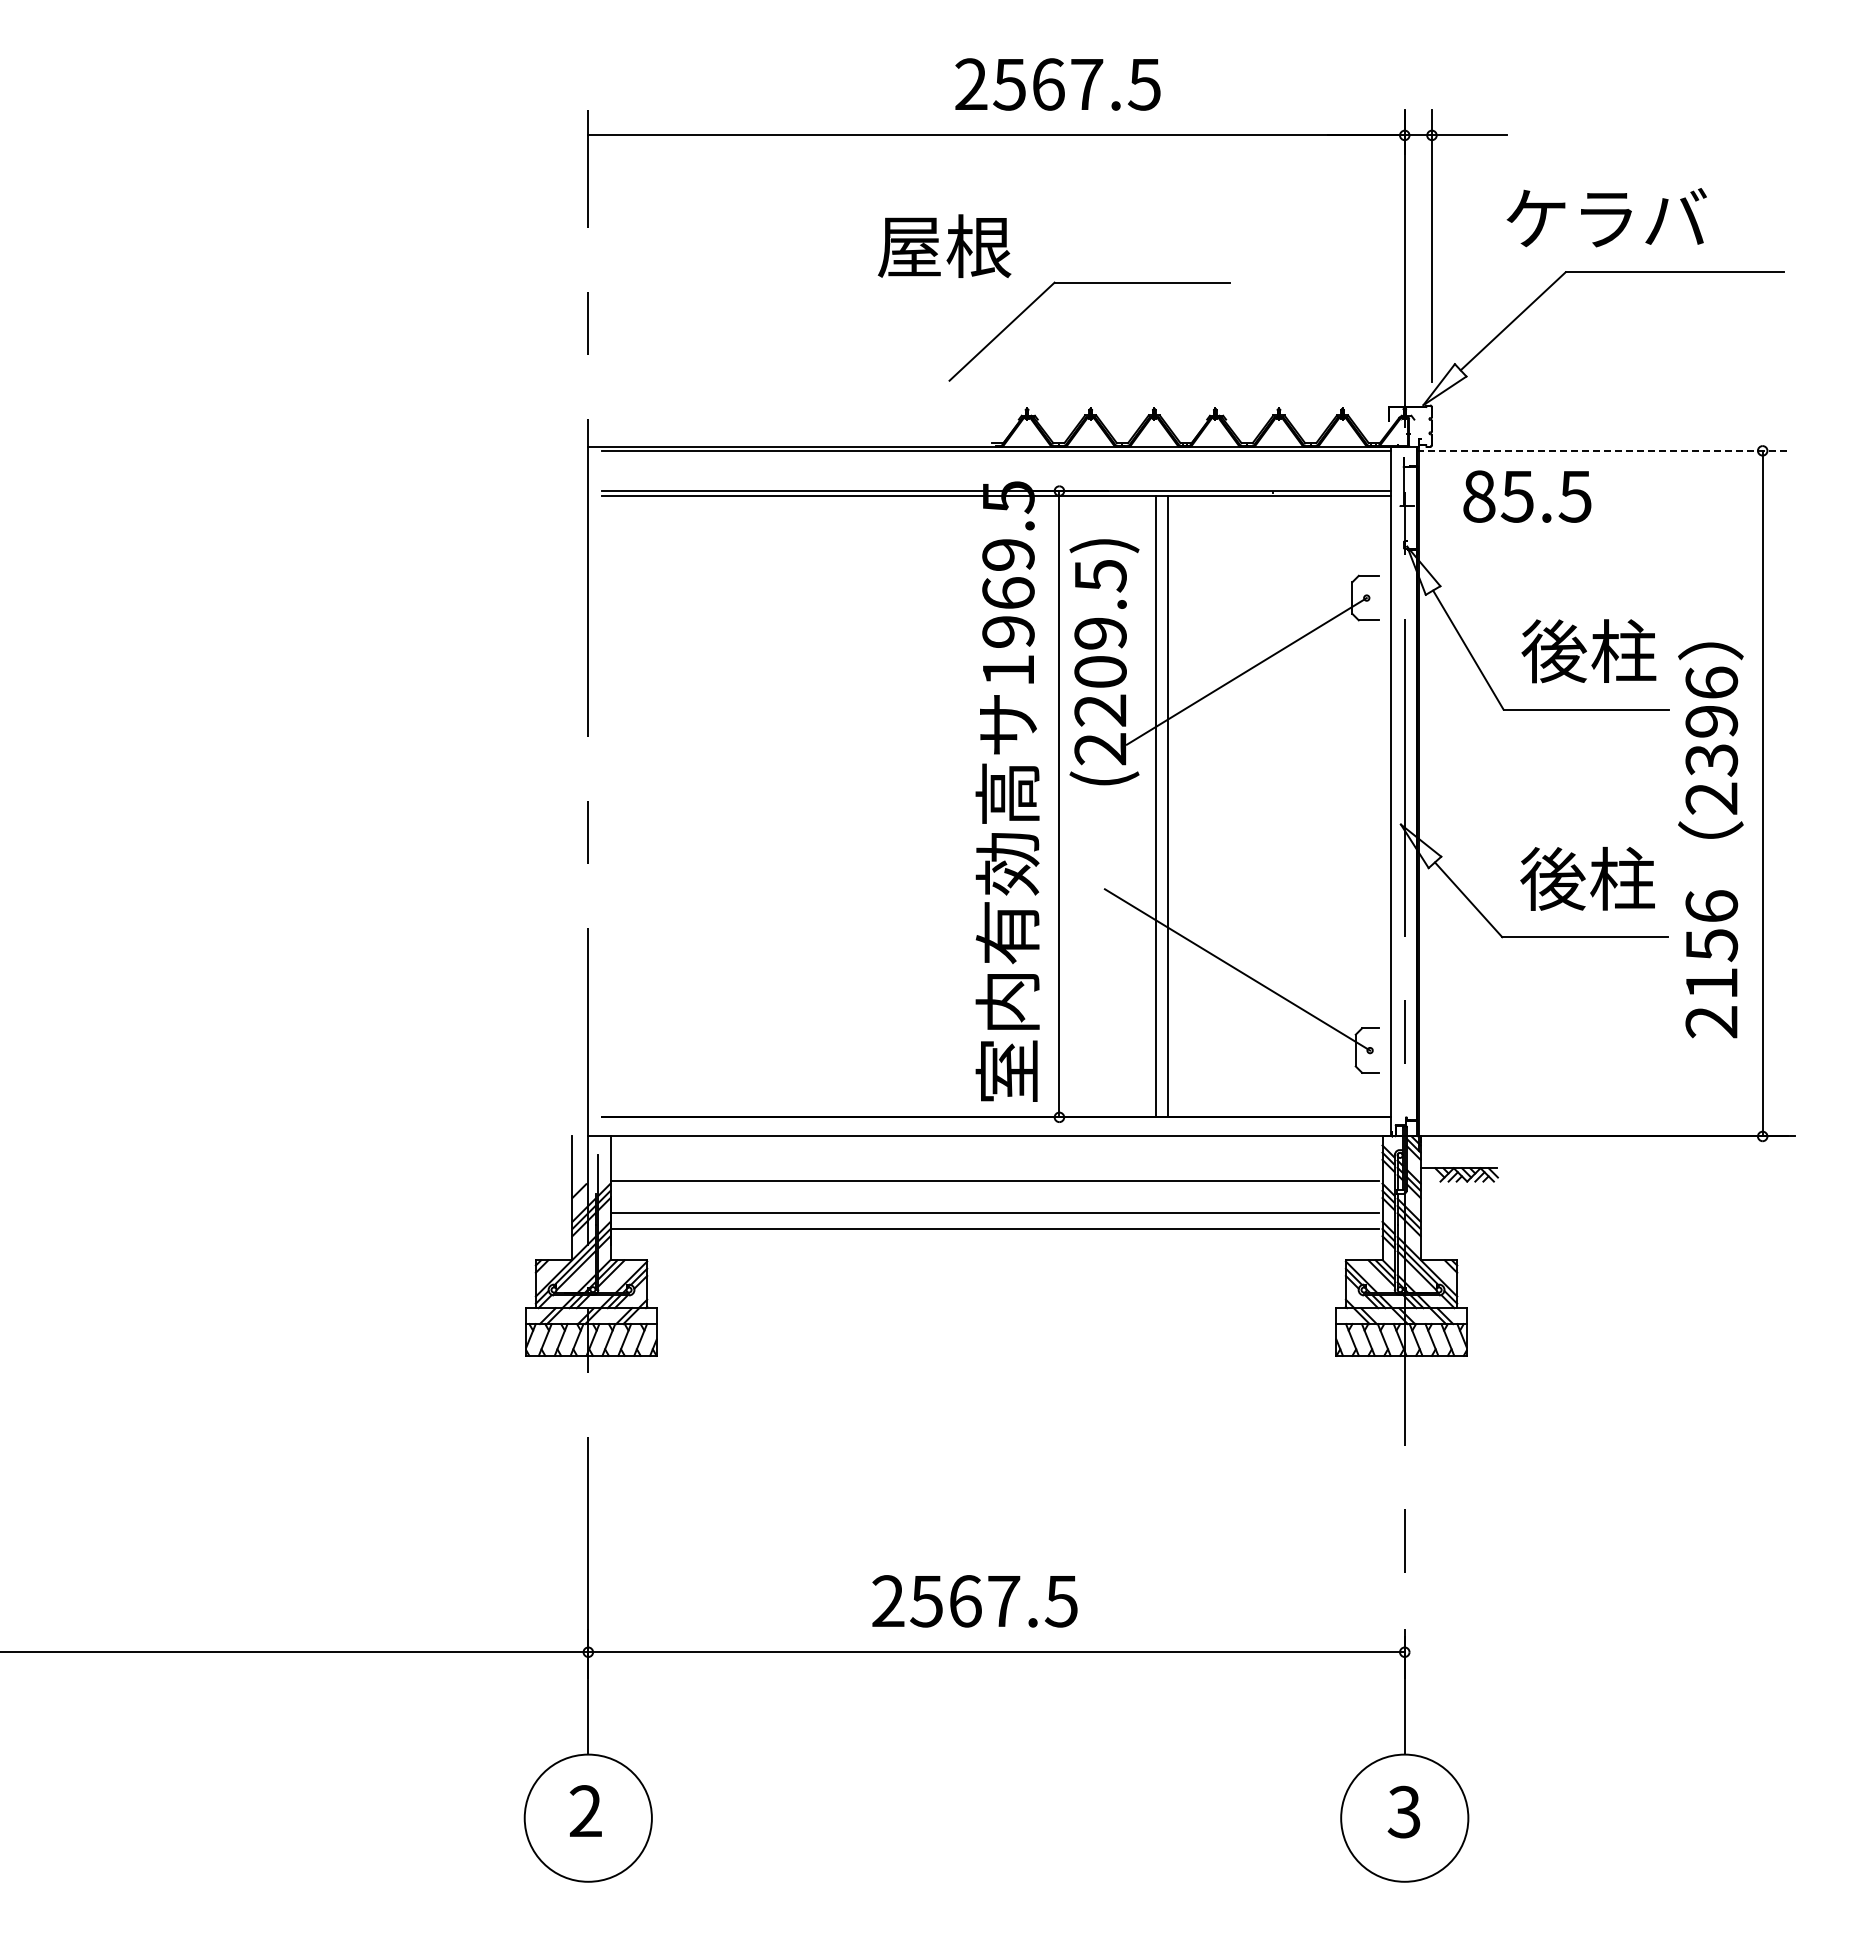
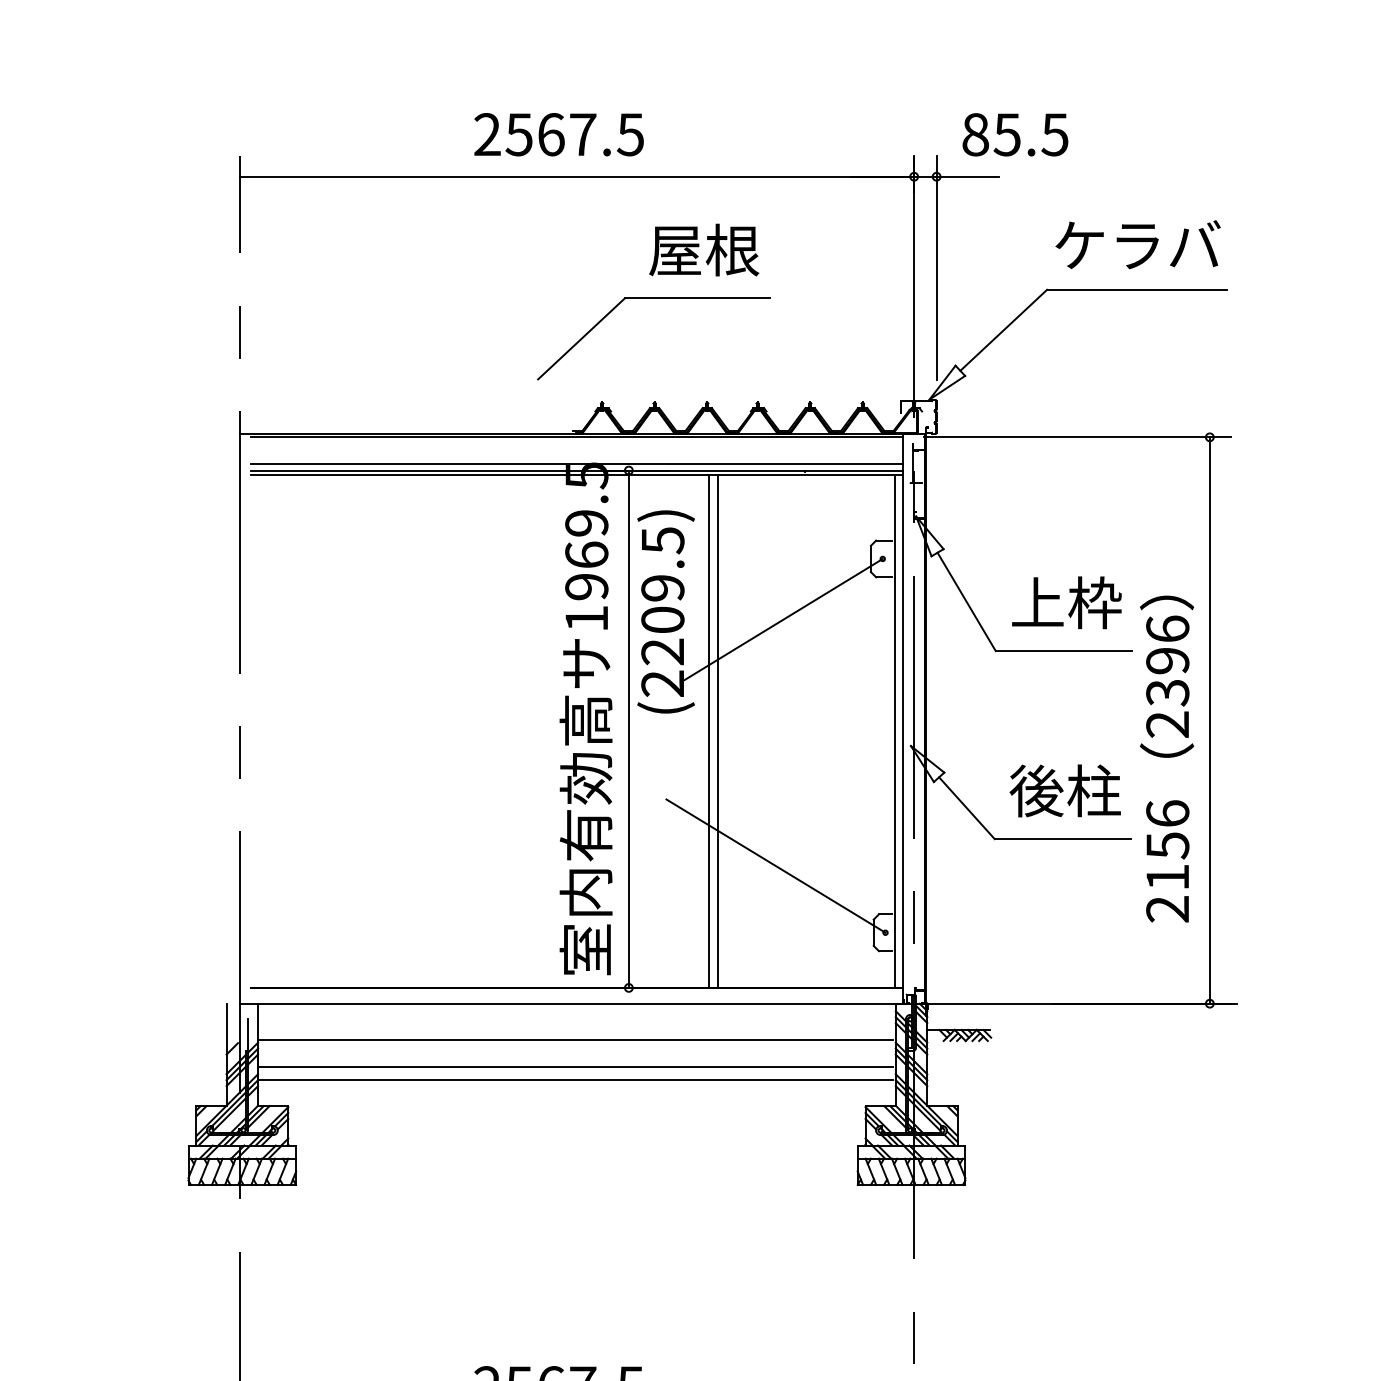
text: (1057, 84) -> (558, 134), moved
text: (1606, 217) -> (1137, 244), moved
text: (944, 245) -> (704, 249), moved
line: (1602, 450) -> (1077, 437), dashed -> solid
line: (996, 482) -> (576, 463), added
text: (1527, 496) -> (1015, 134), moved
text: (1588, 651) -> (1065, 603), 後柱 -> 上枠
line: (1381, 806) -> (894, 731), added

